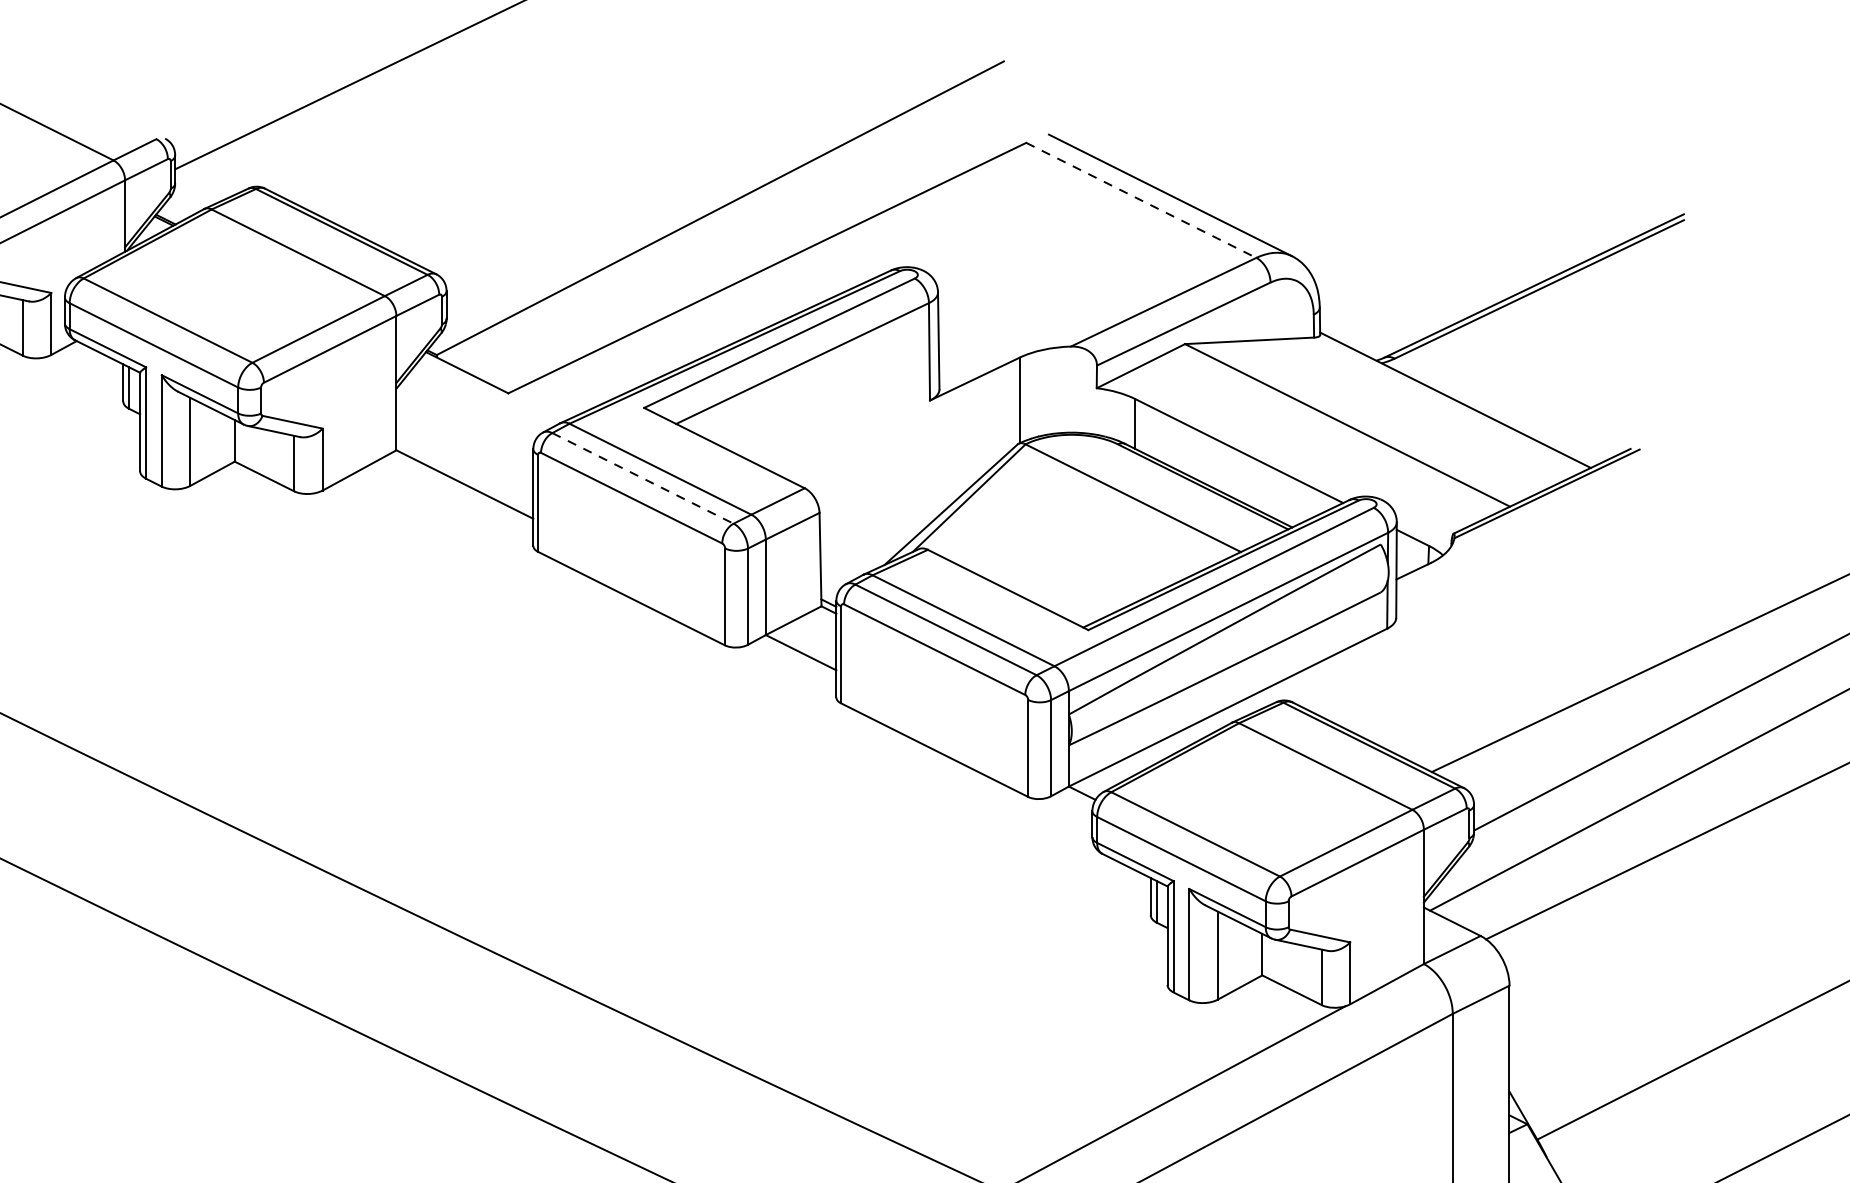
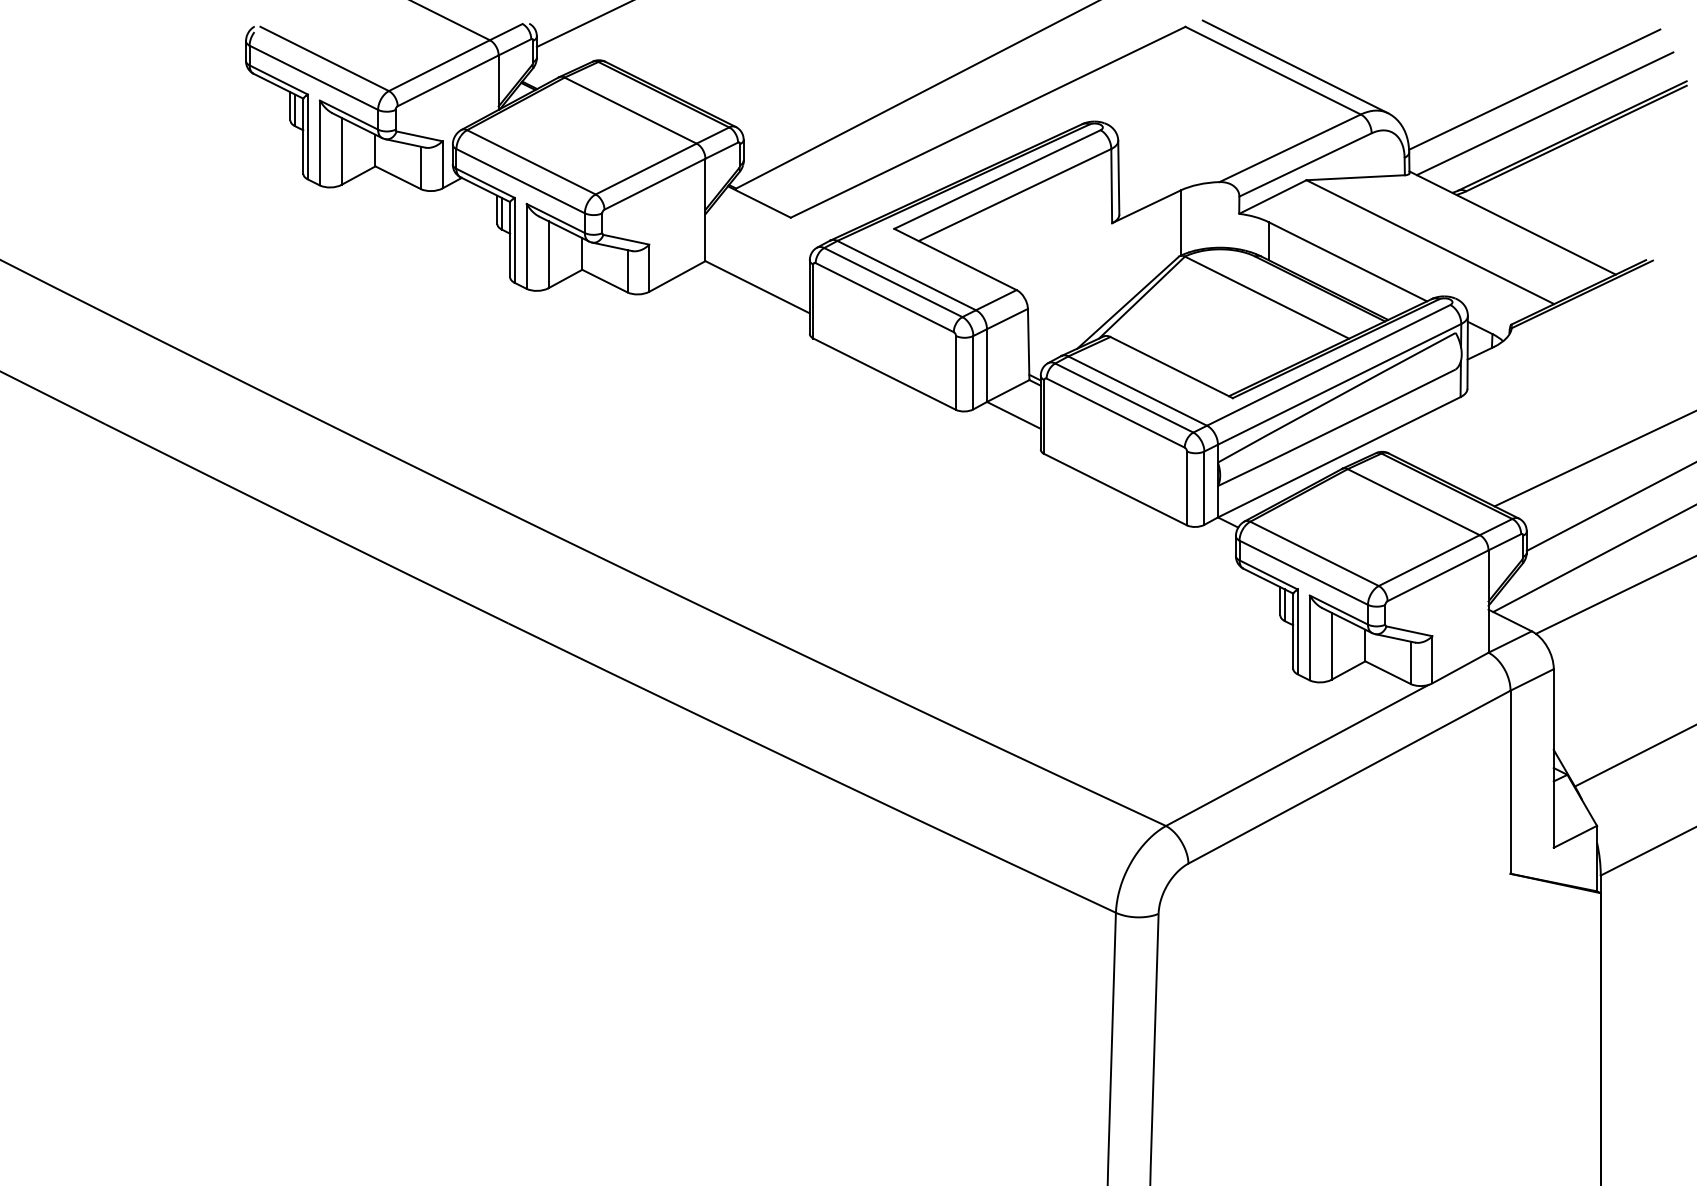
line: (1141, 200) -> (1273, 70), dashed -> solid
line: (1484, 225) -> (1534, 89), added
line: (1497, 256) -> (1544, 113), added
line: (643, 478) -> (893, 282), dashed -> solid

